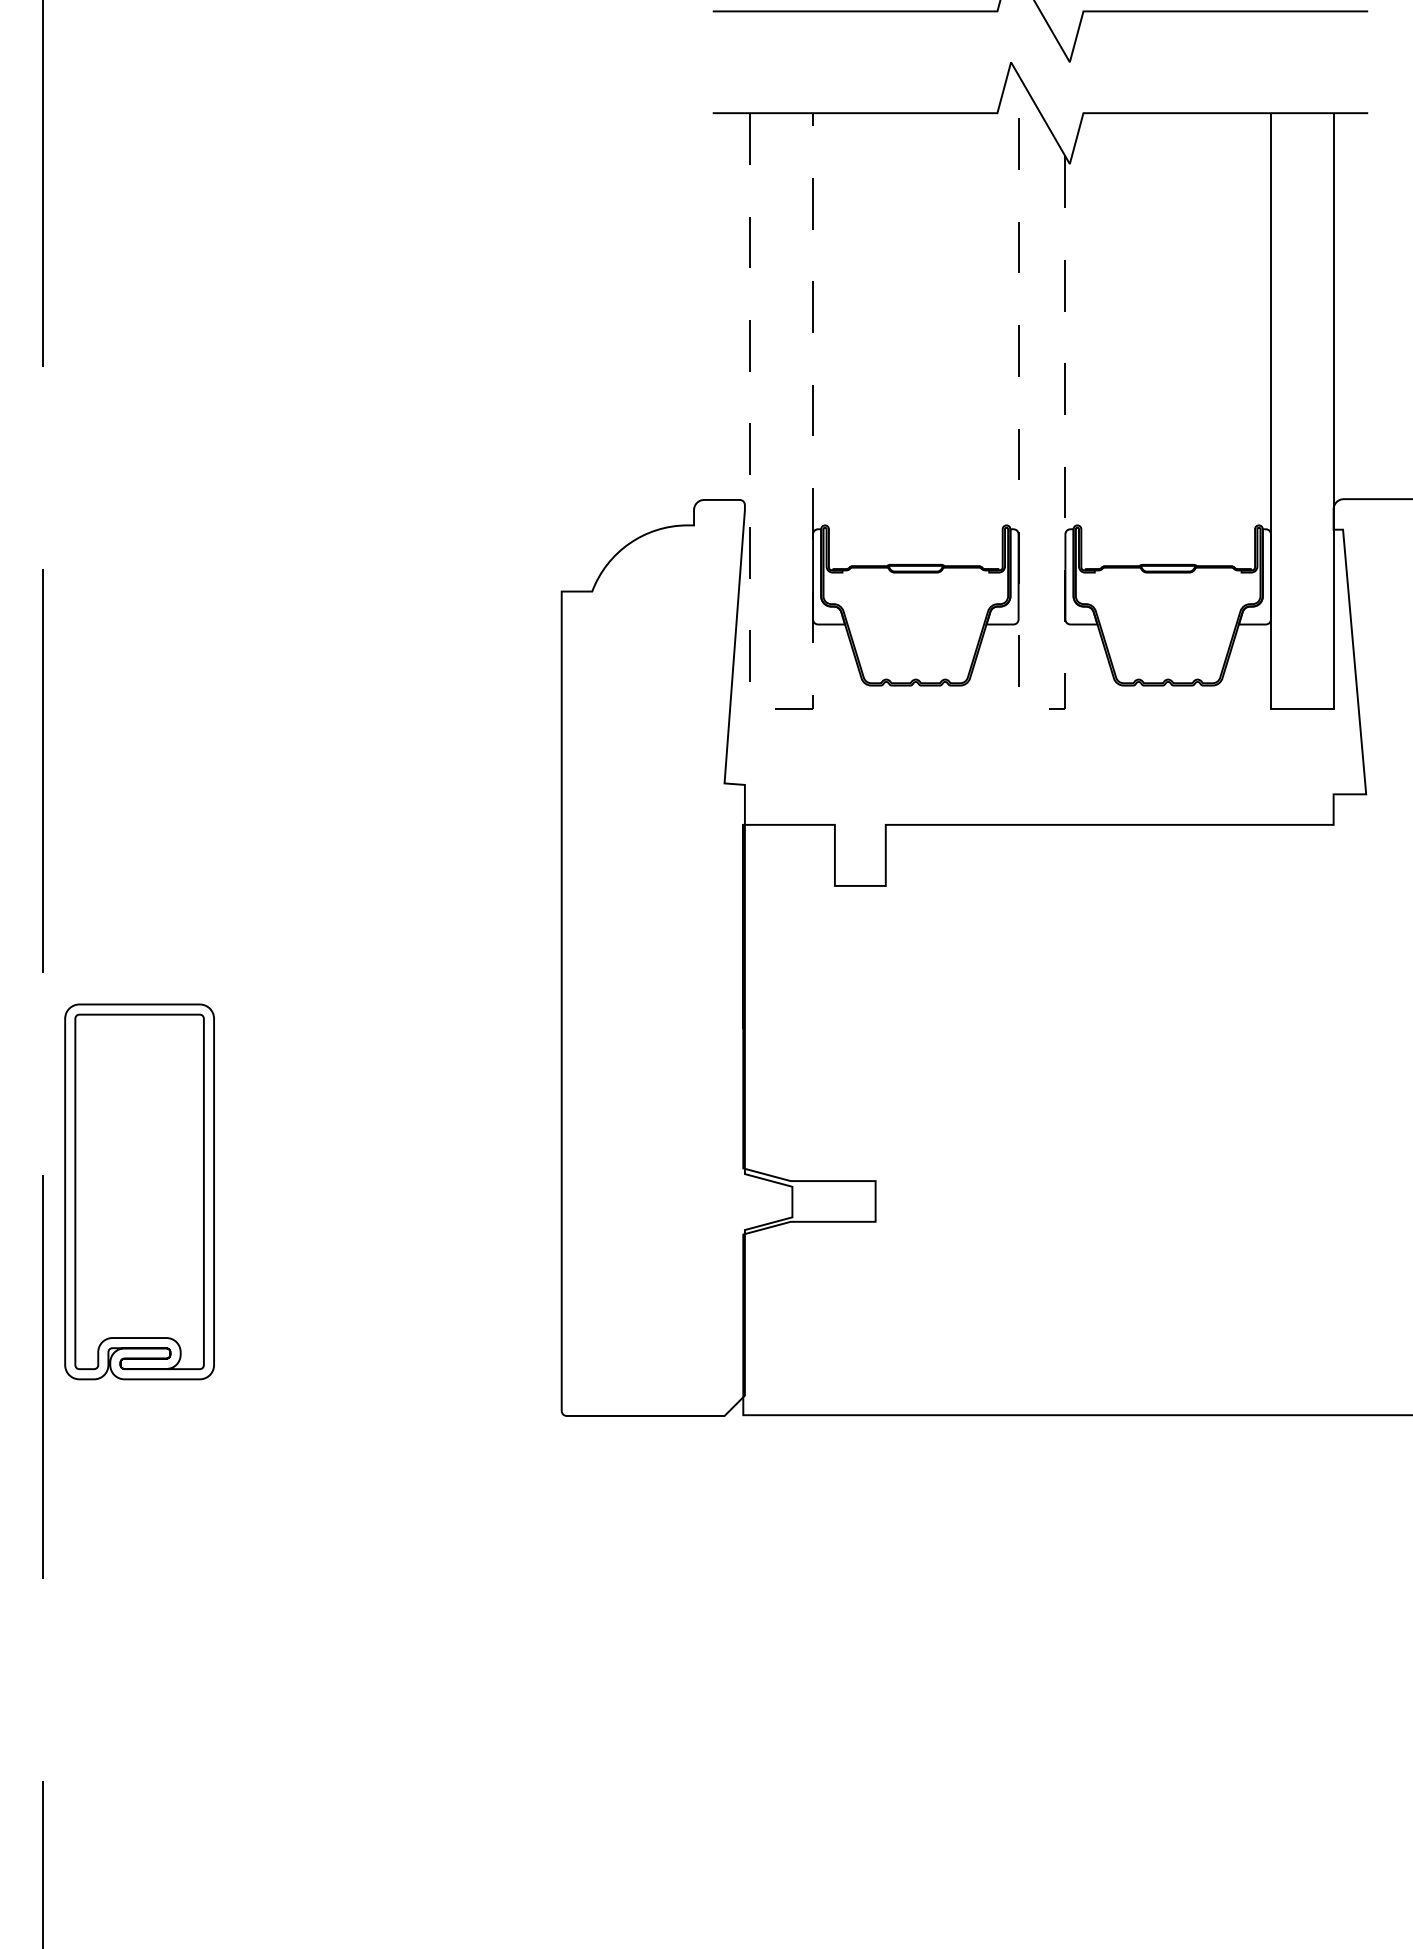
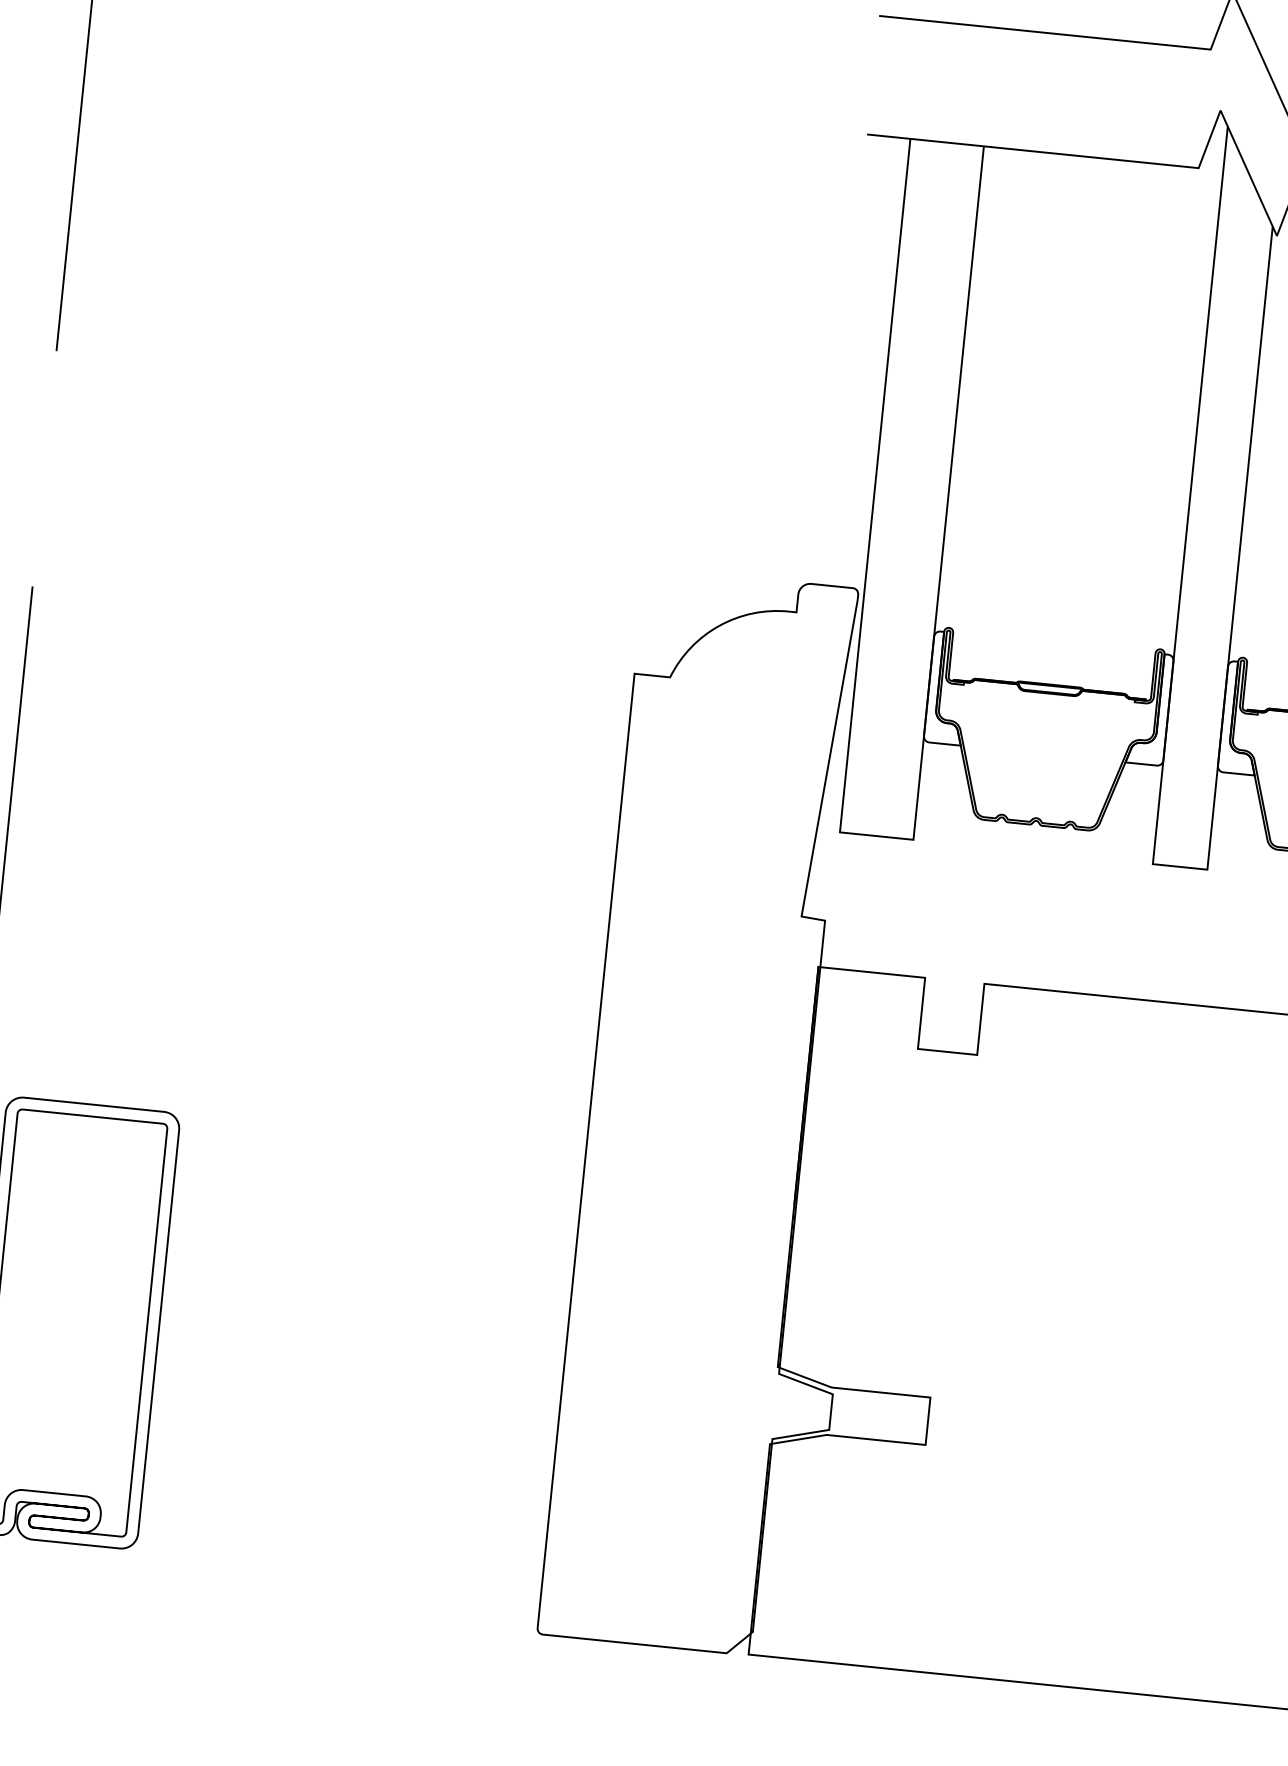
line: (1018, 692) -> (1154, 845), dashed -> solid
line: (781, 708) -> (876, 835), dashed -> solid

